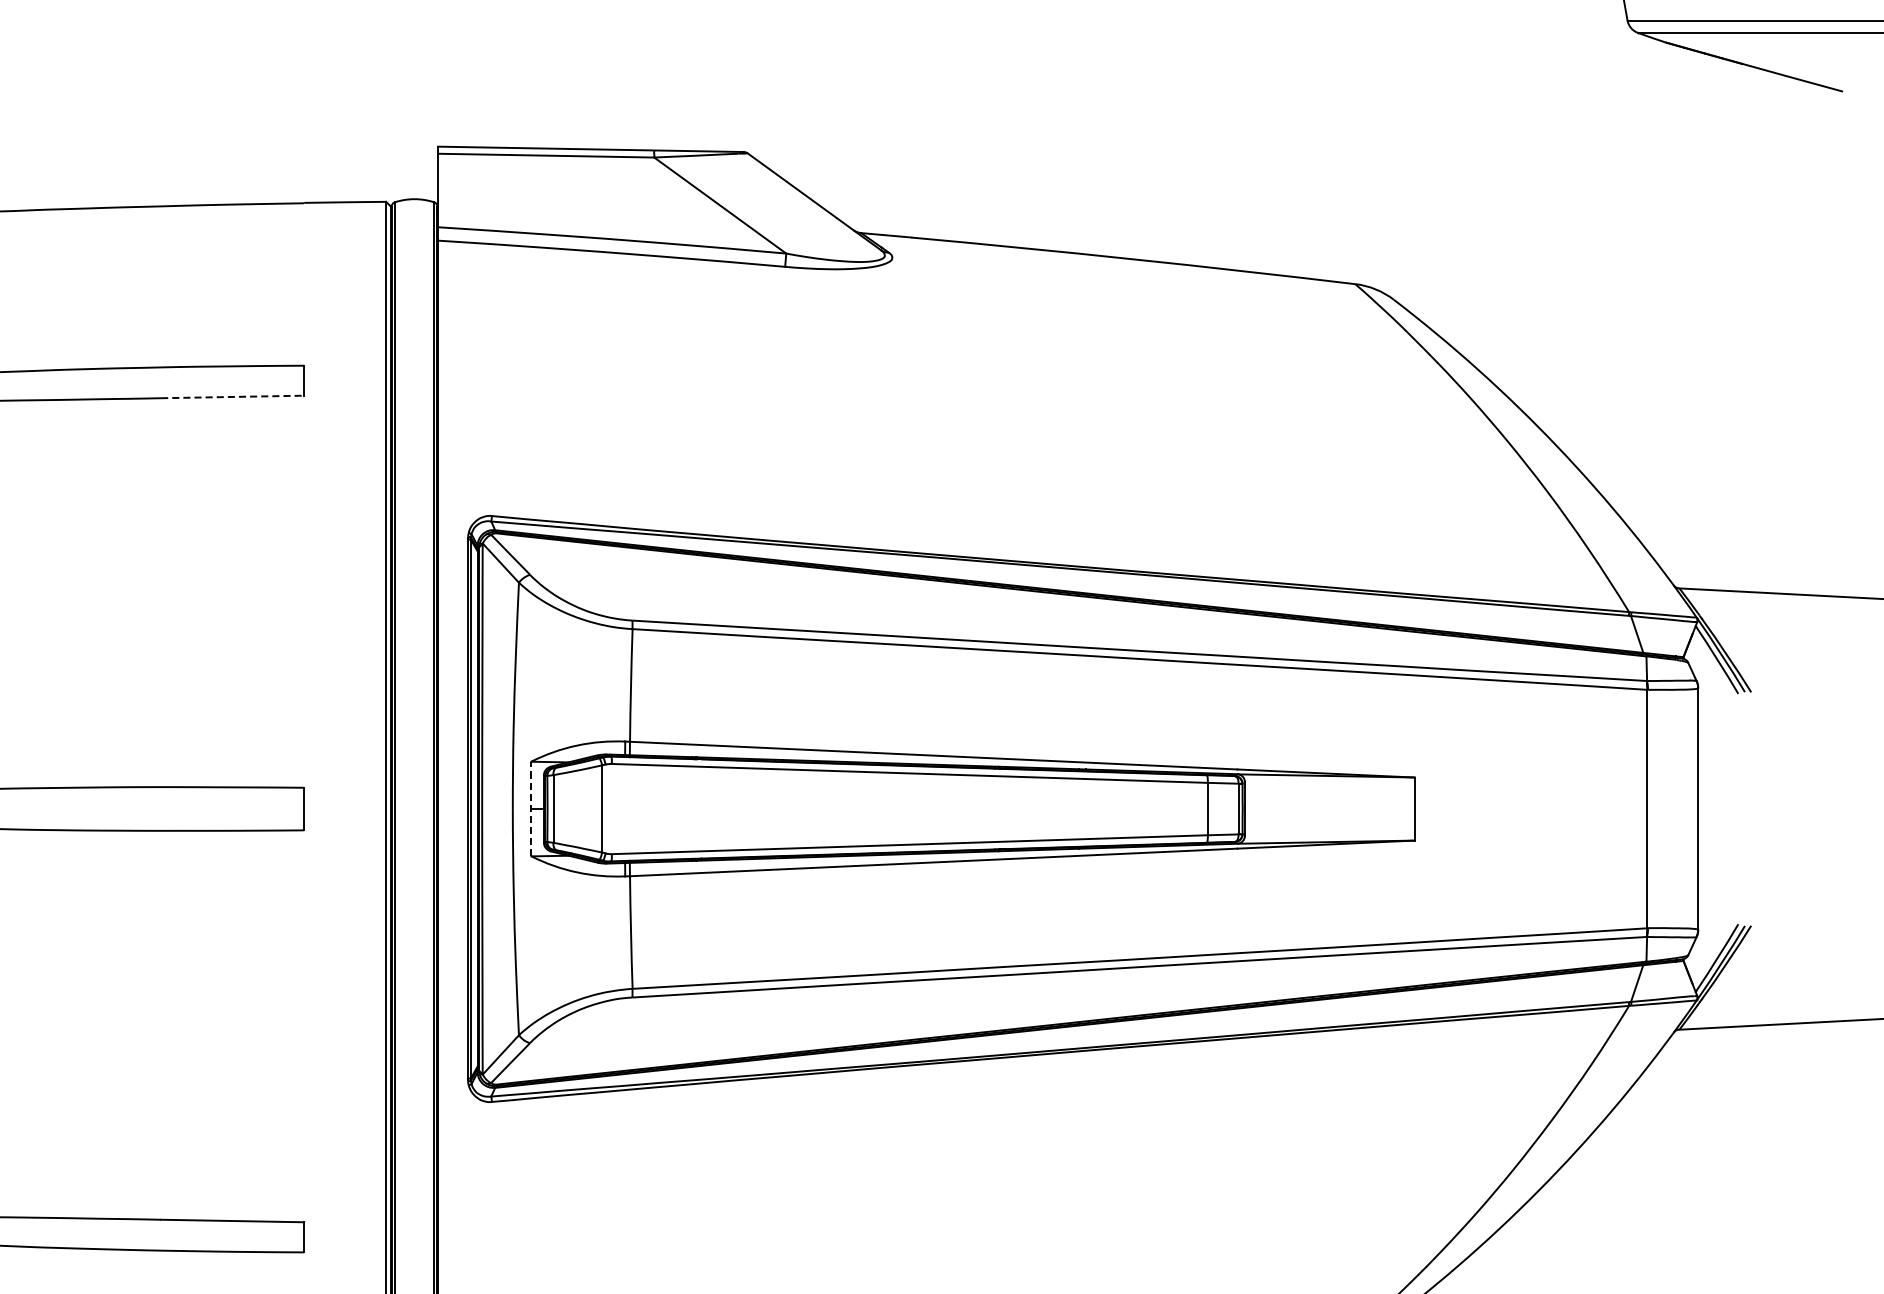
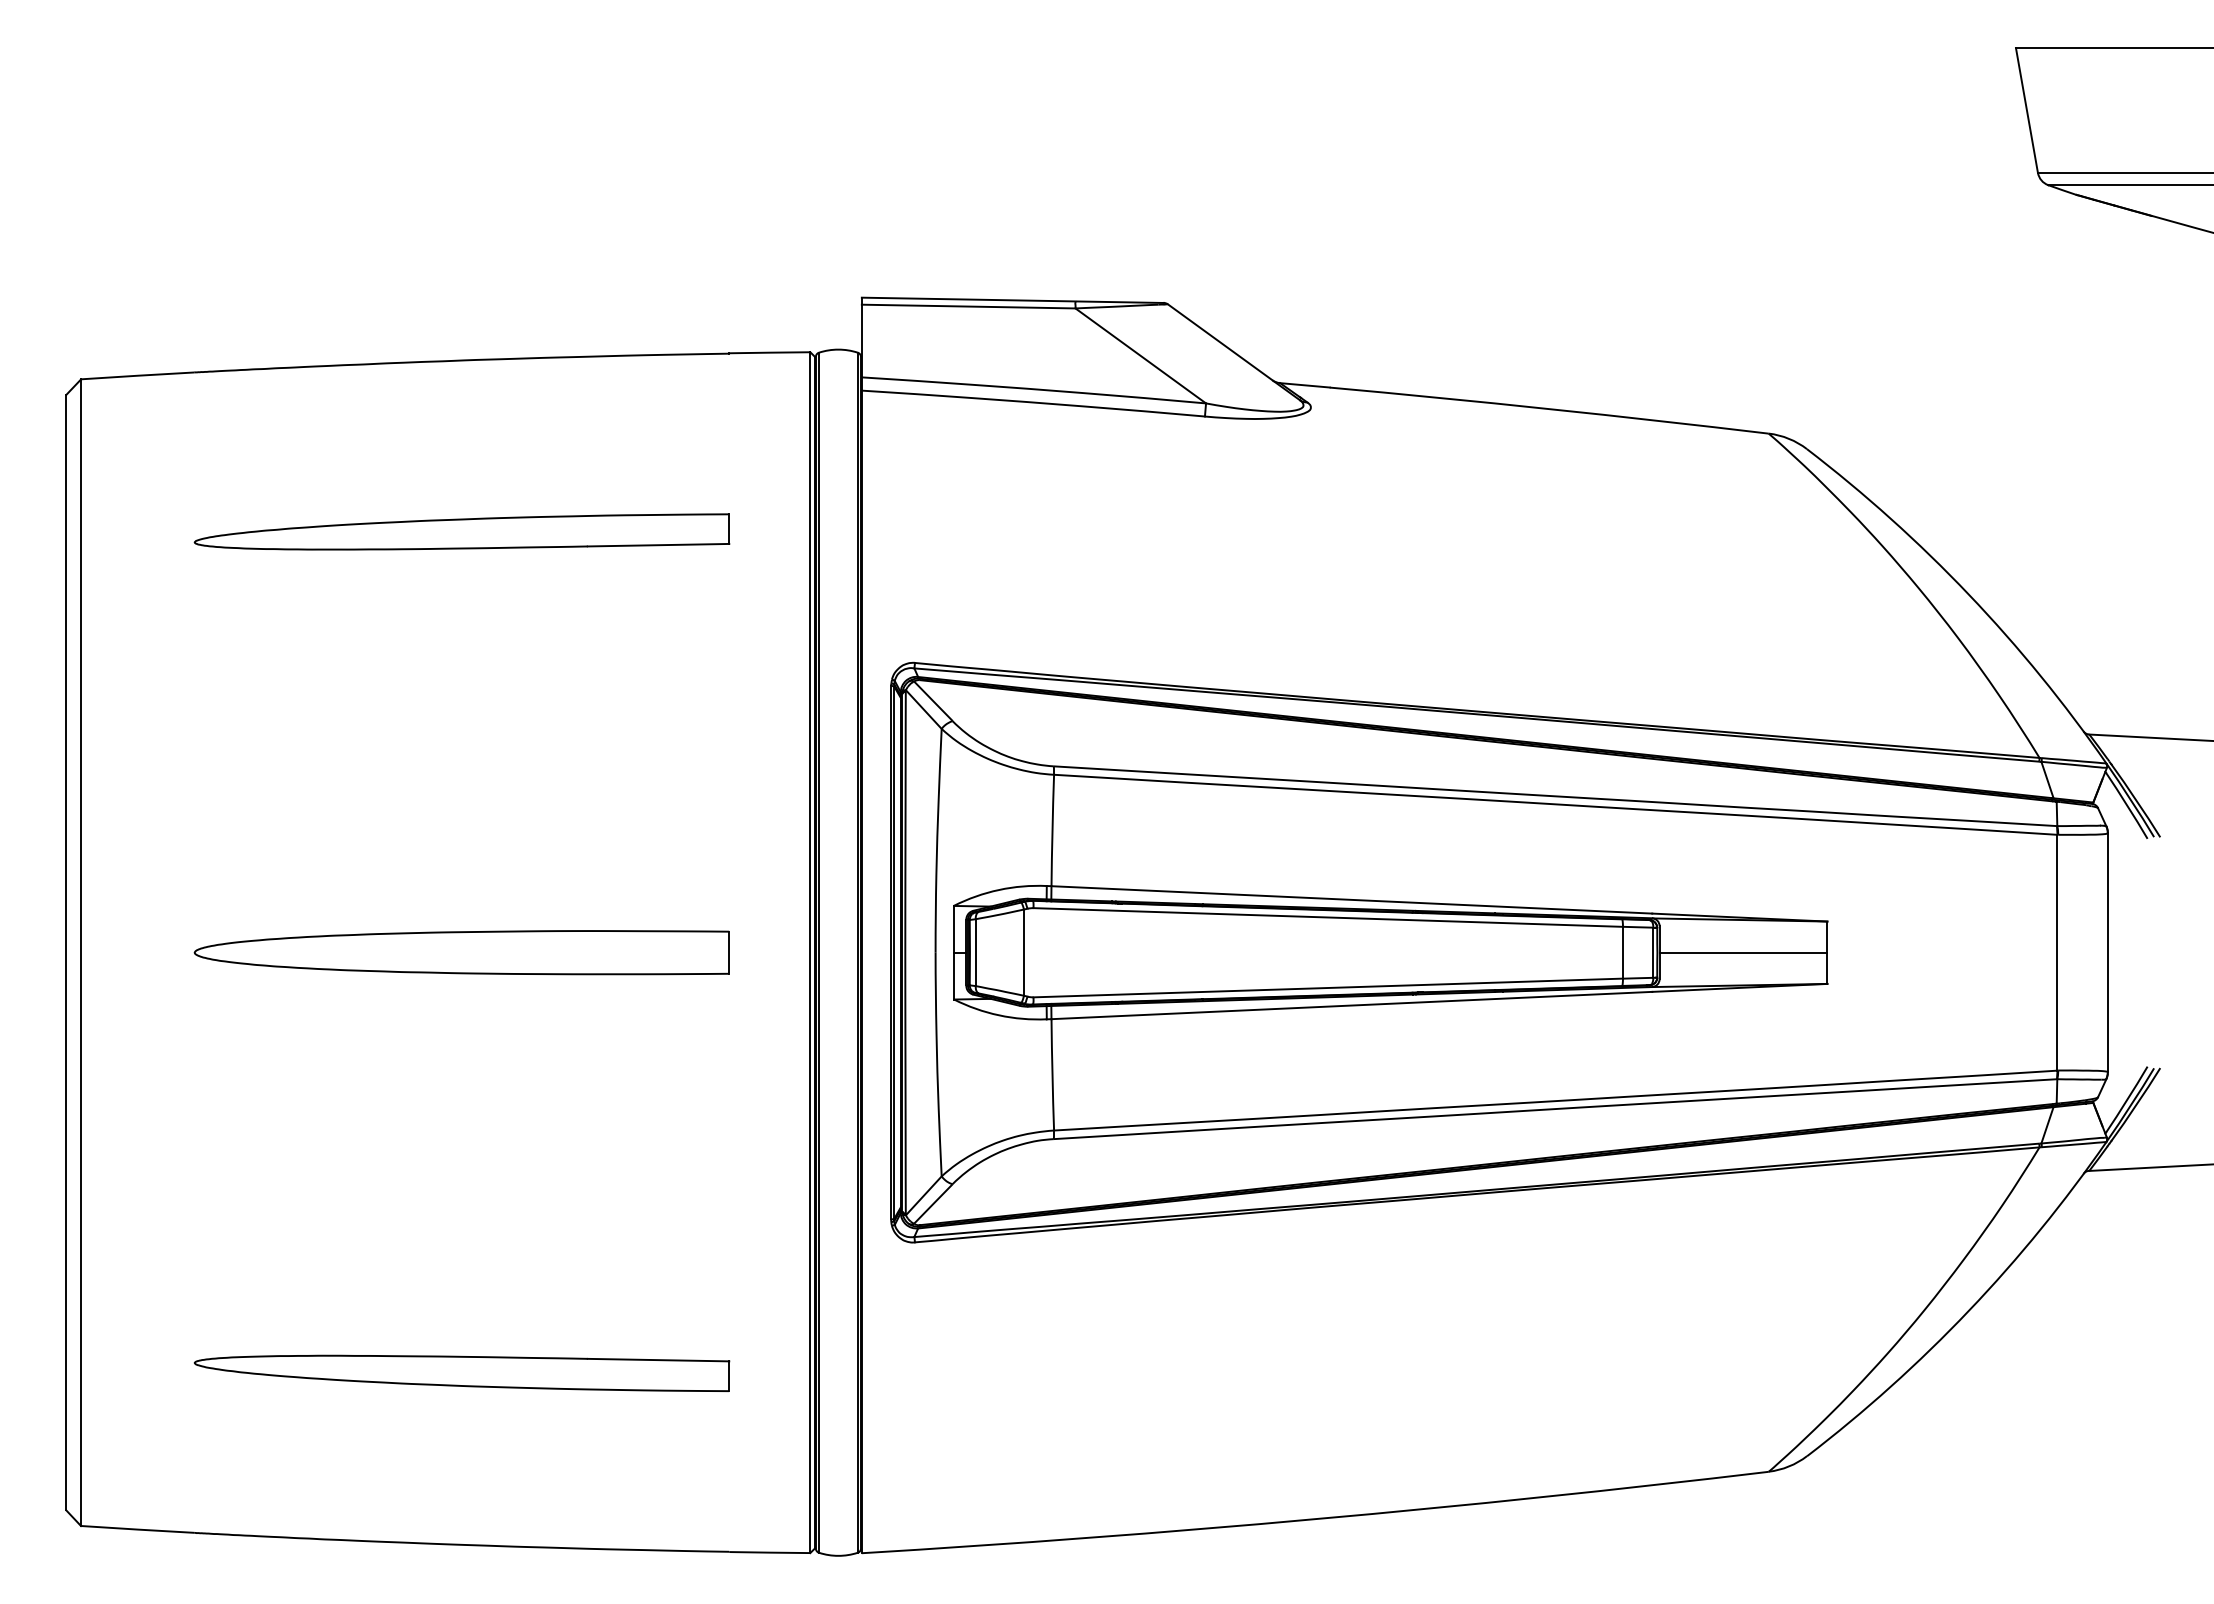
line: (232, 397) -> (658, 545), dashed -> solid
line: (531, 808) -> (954, 952), dashed -> solid
line: (1329, 808) -> (1743, 952), added

